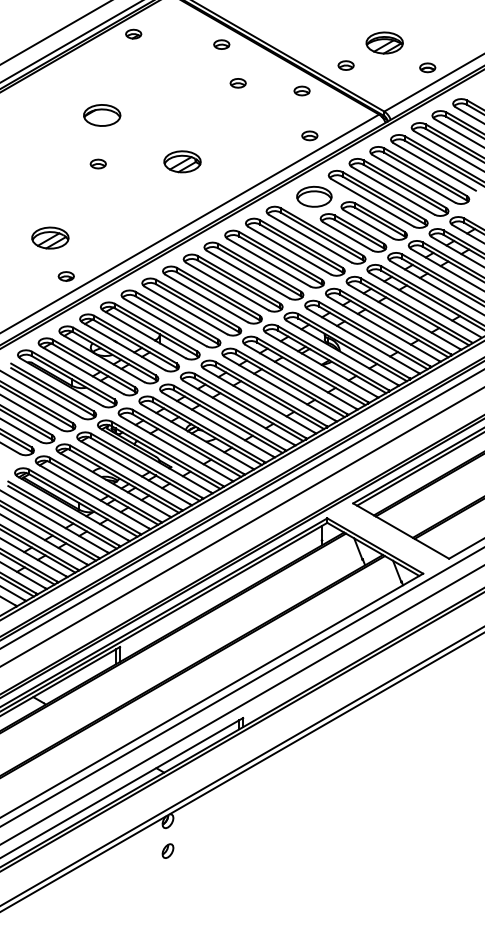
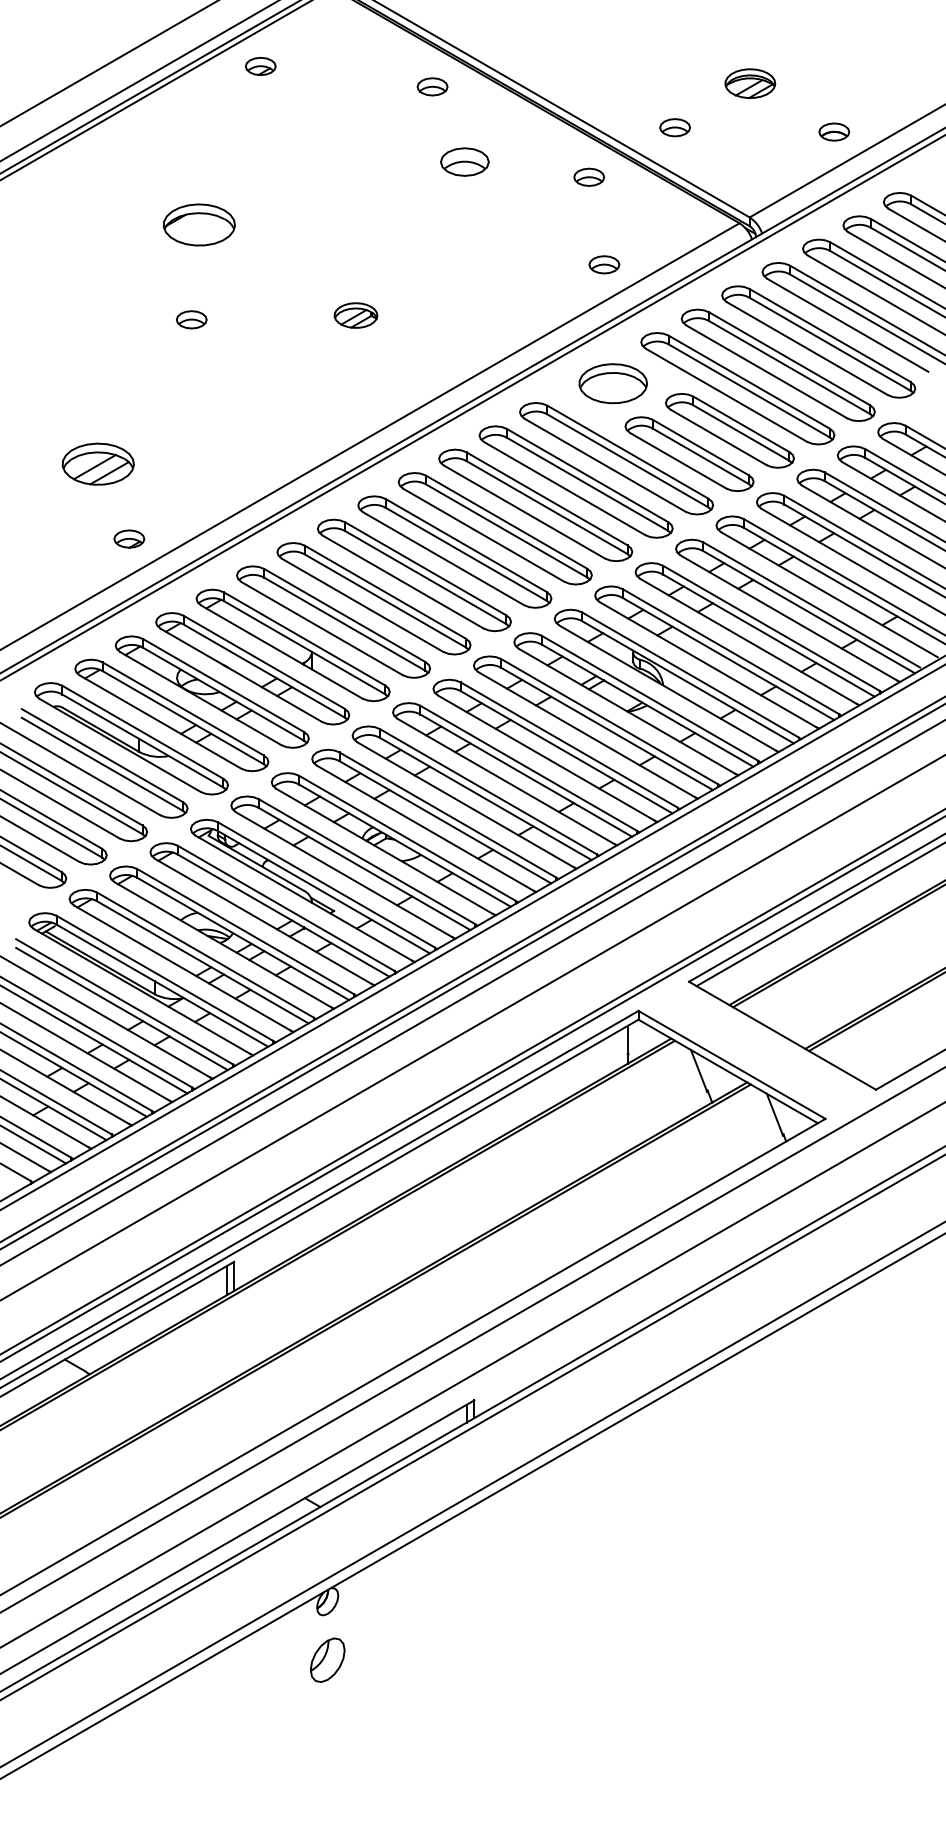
part: (384, 42) -> (749, 82), size x0.7
part: (237, 83) -> (463, 162), size x1.6
part: (182, 161) -> (355, 314), size x0.6
part: (167, 850) -> (326, 1658), size x1.6

